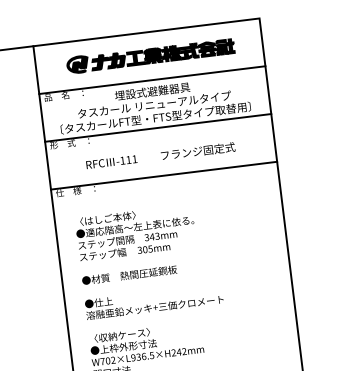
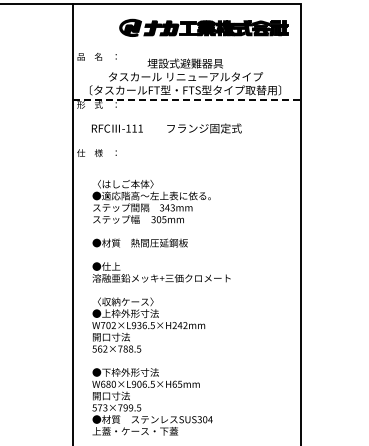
part: (150, 55) -> (203, 27), moved
line: (152, 80) -> (186, 52), removed
line: (158, 128) -> (186, 100), solid -> dashed
text: (160, 155) -> (166, 128), moved
line: (163, 175) -> (186, 148), removed

